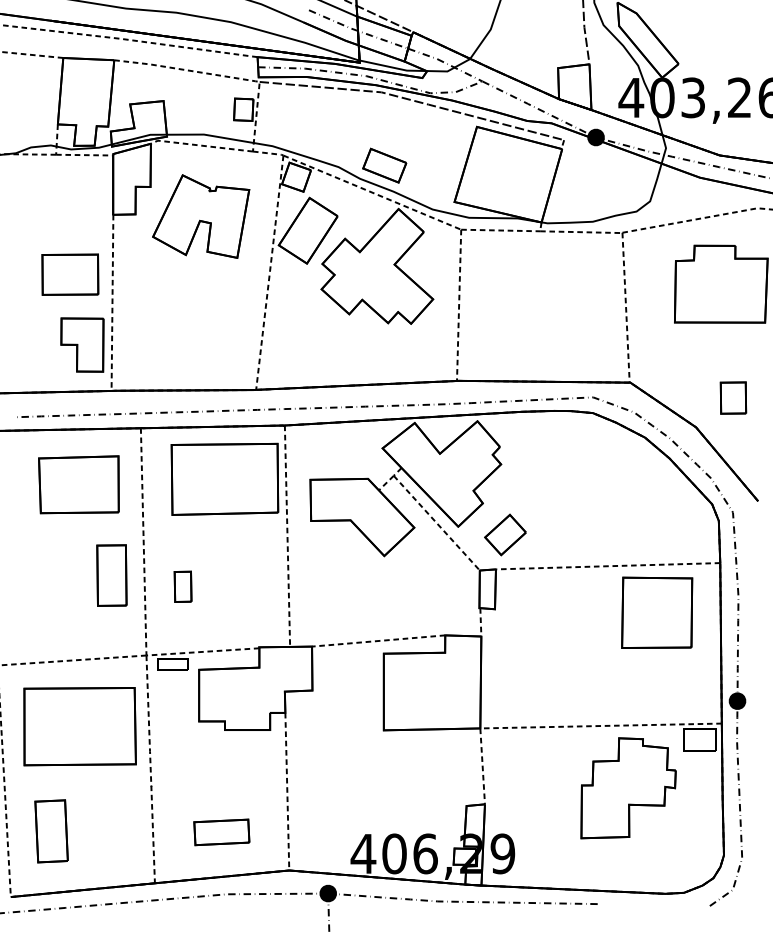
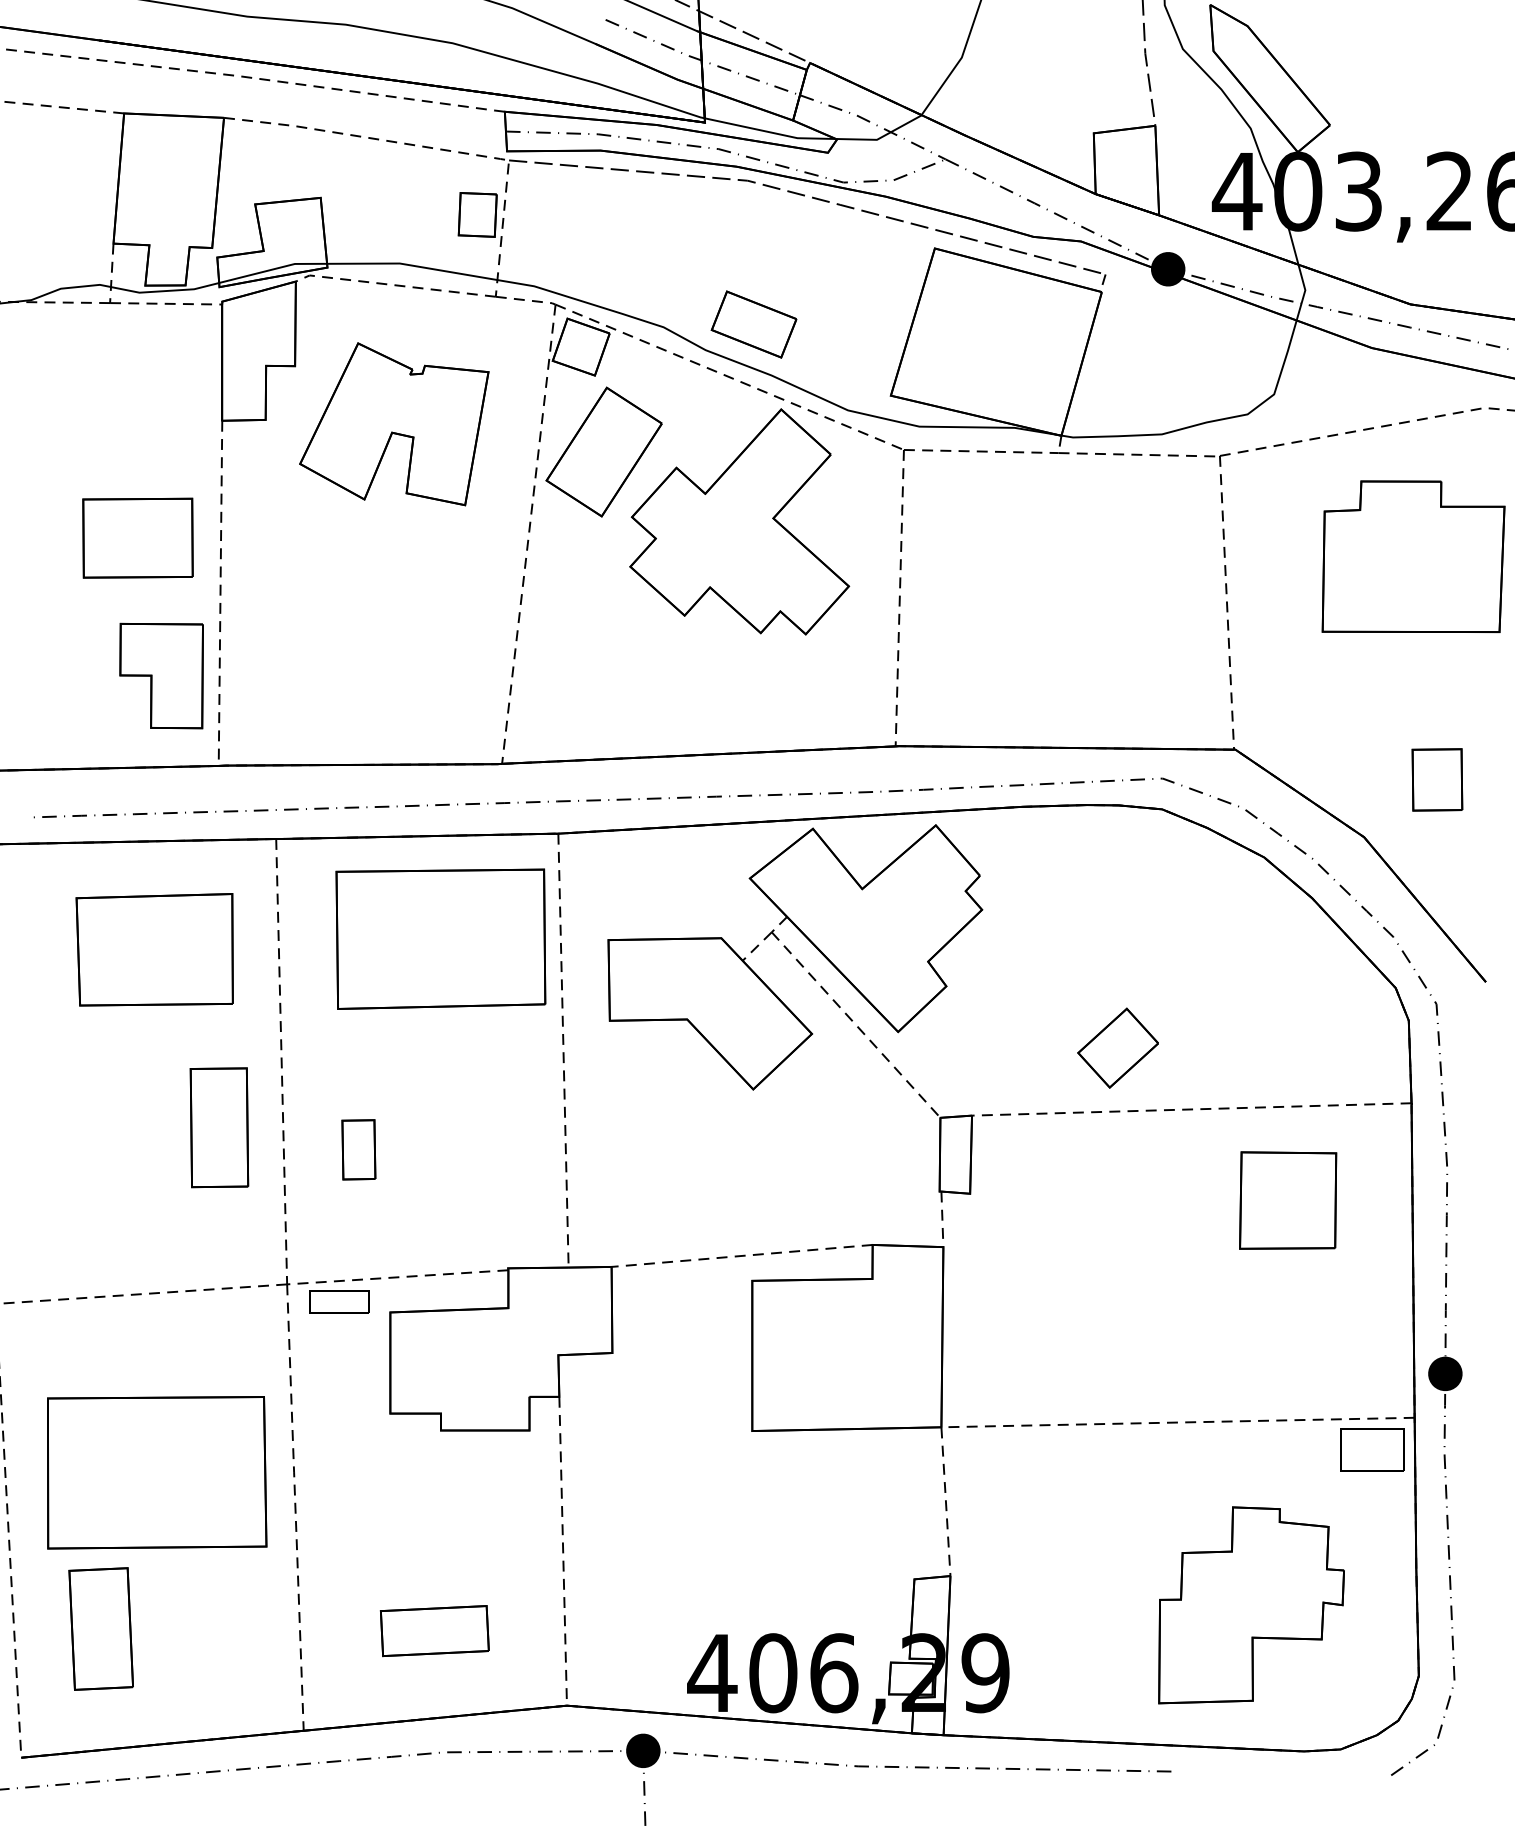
part: (505, 534) -> (1118, 1047), moved
part: (657, 612) -> (1288, 1200), size x0.7
part: (79, 726) -> (155, 1472), moved
part: (628, 788) -> (1251, 1605), moved

